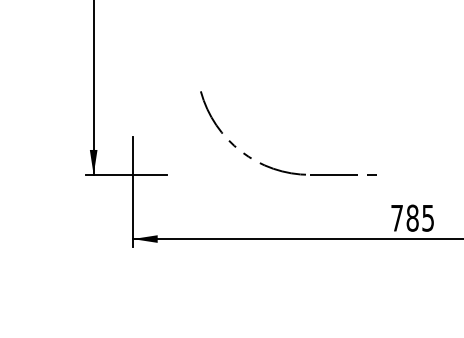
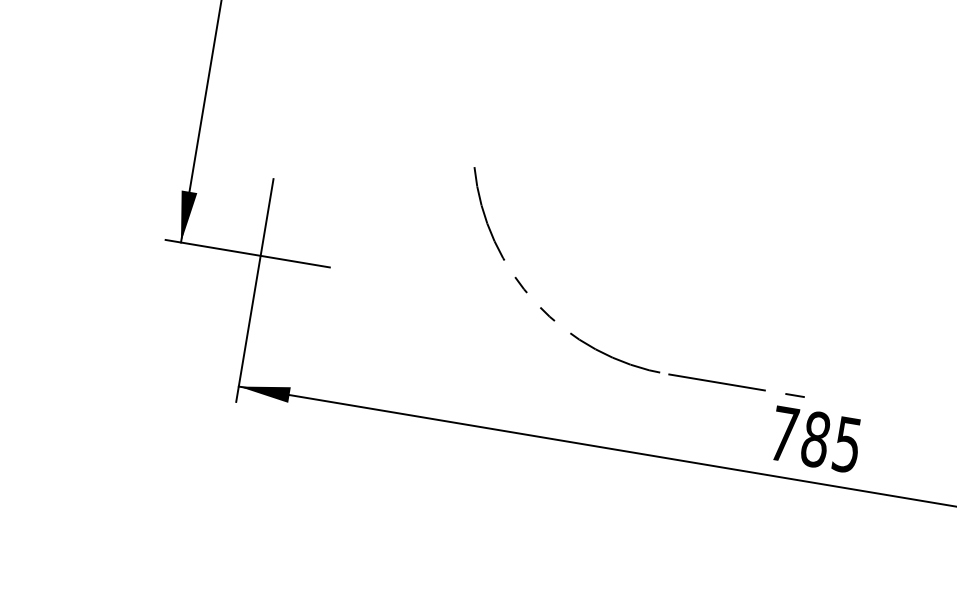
part: (276, 168) -> (602, 349), moved

